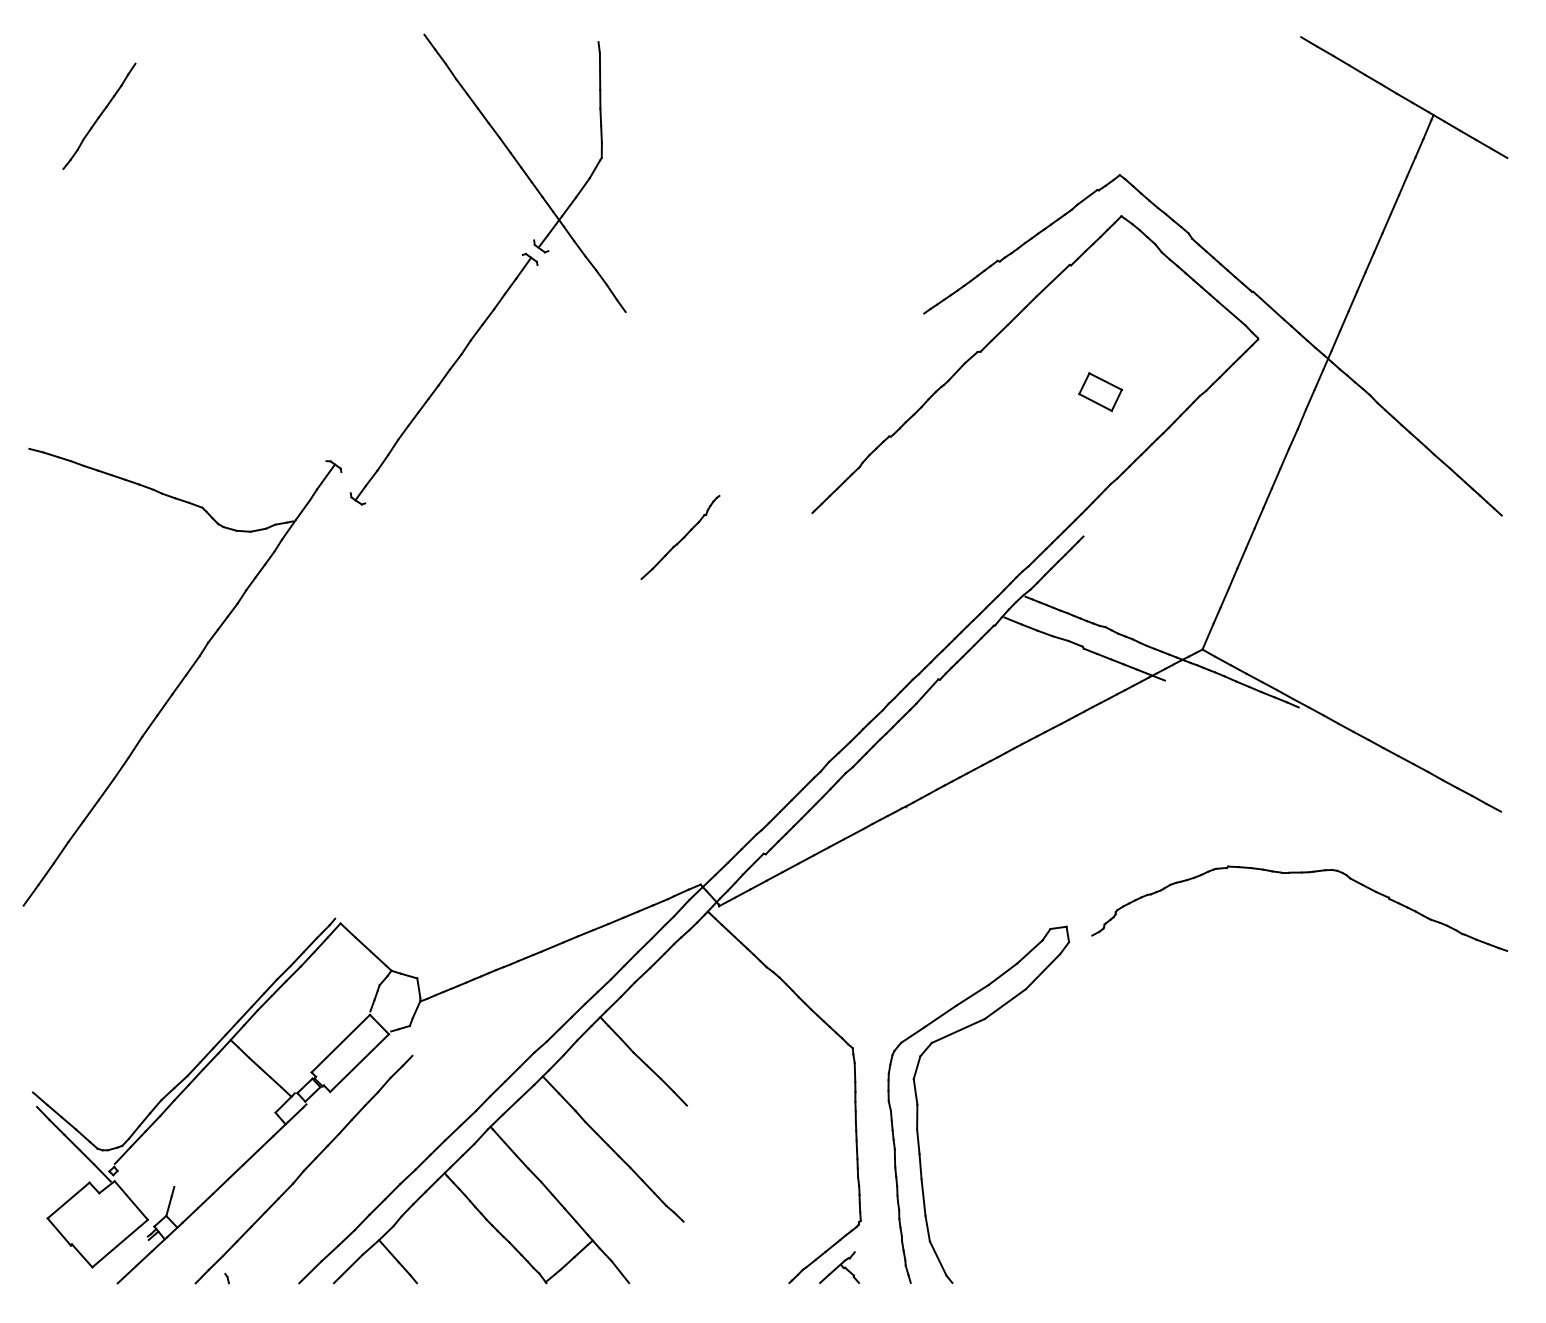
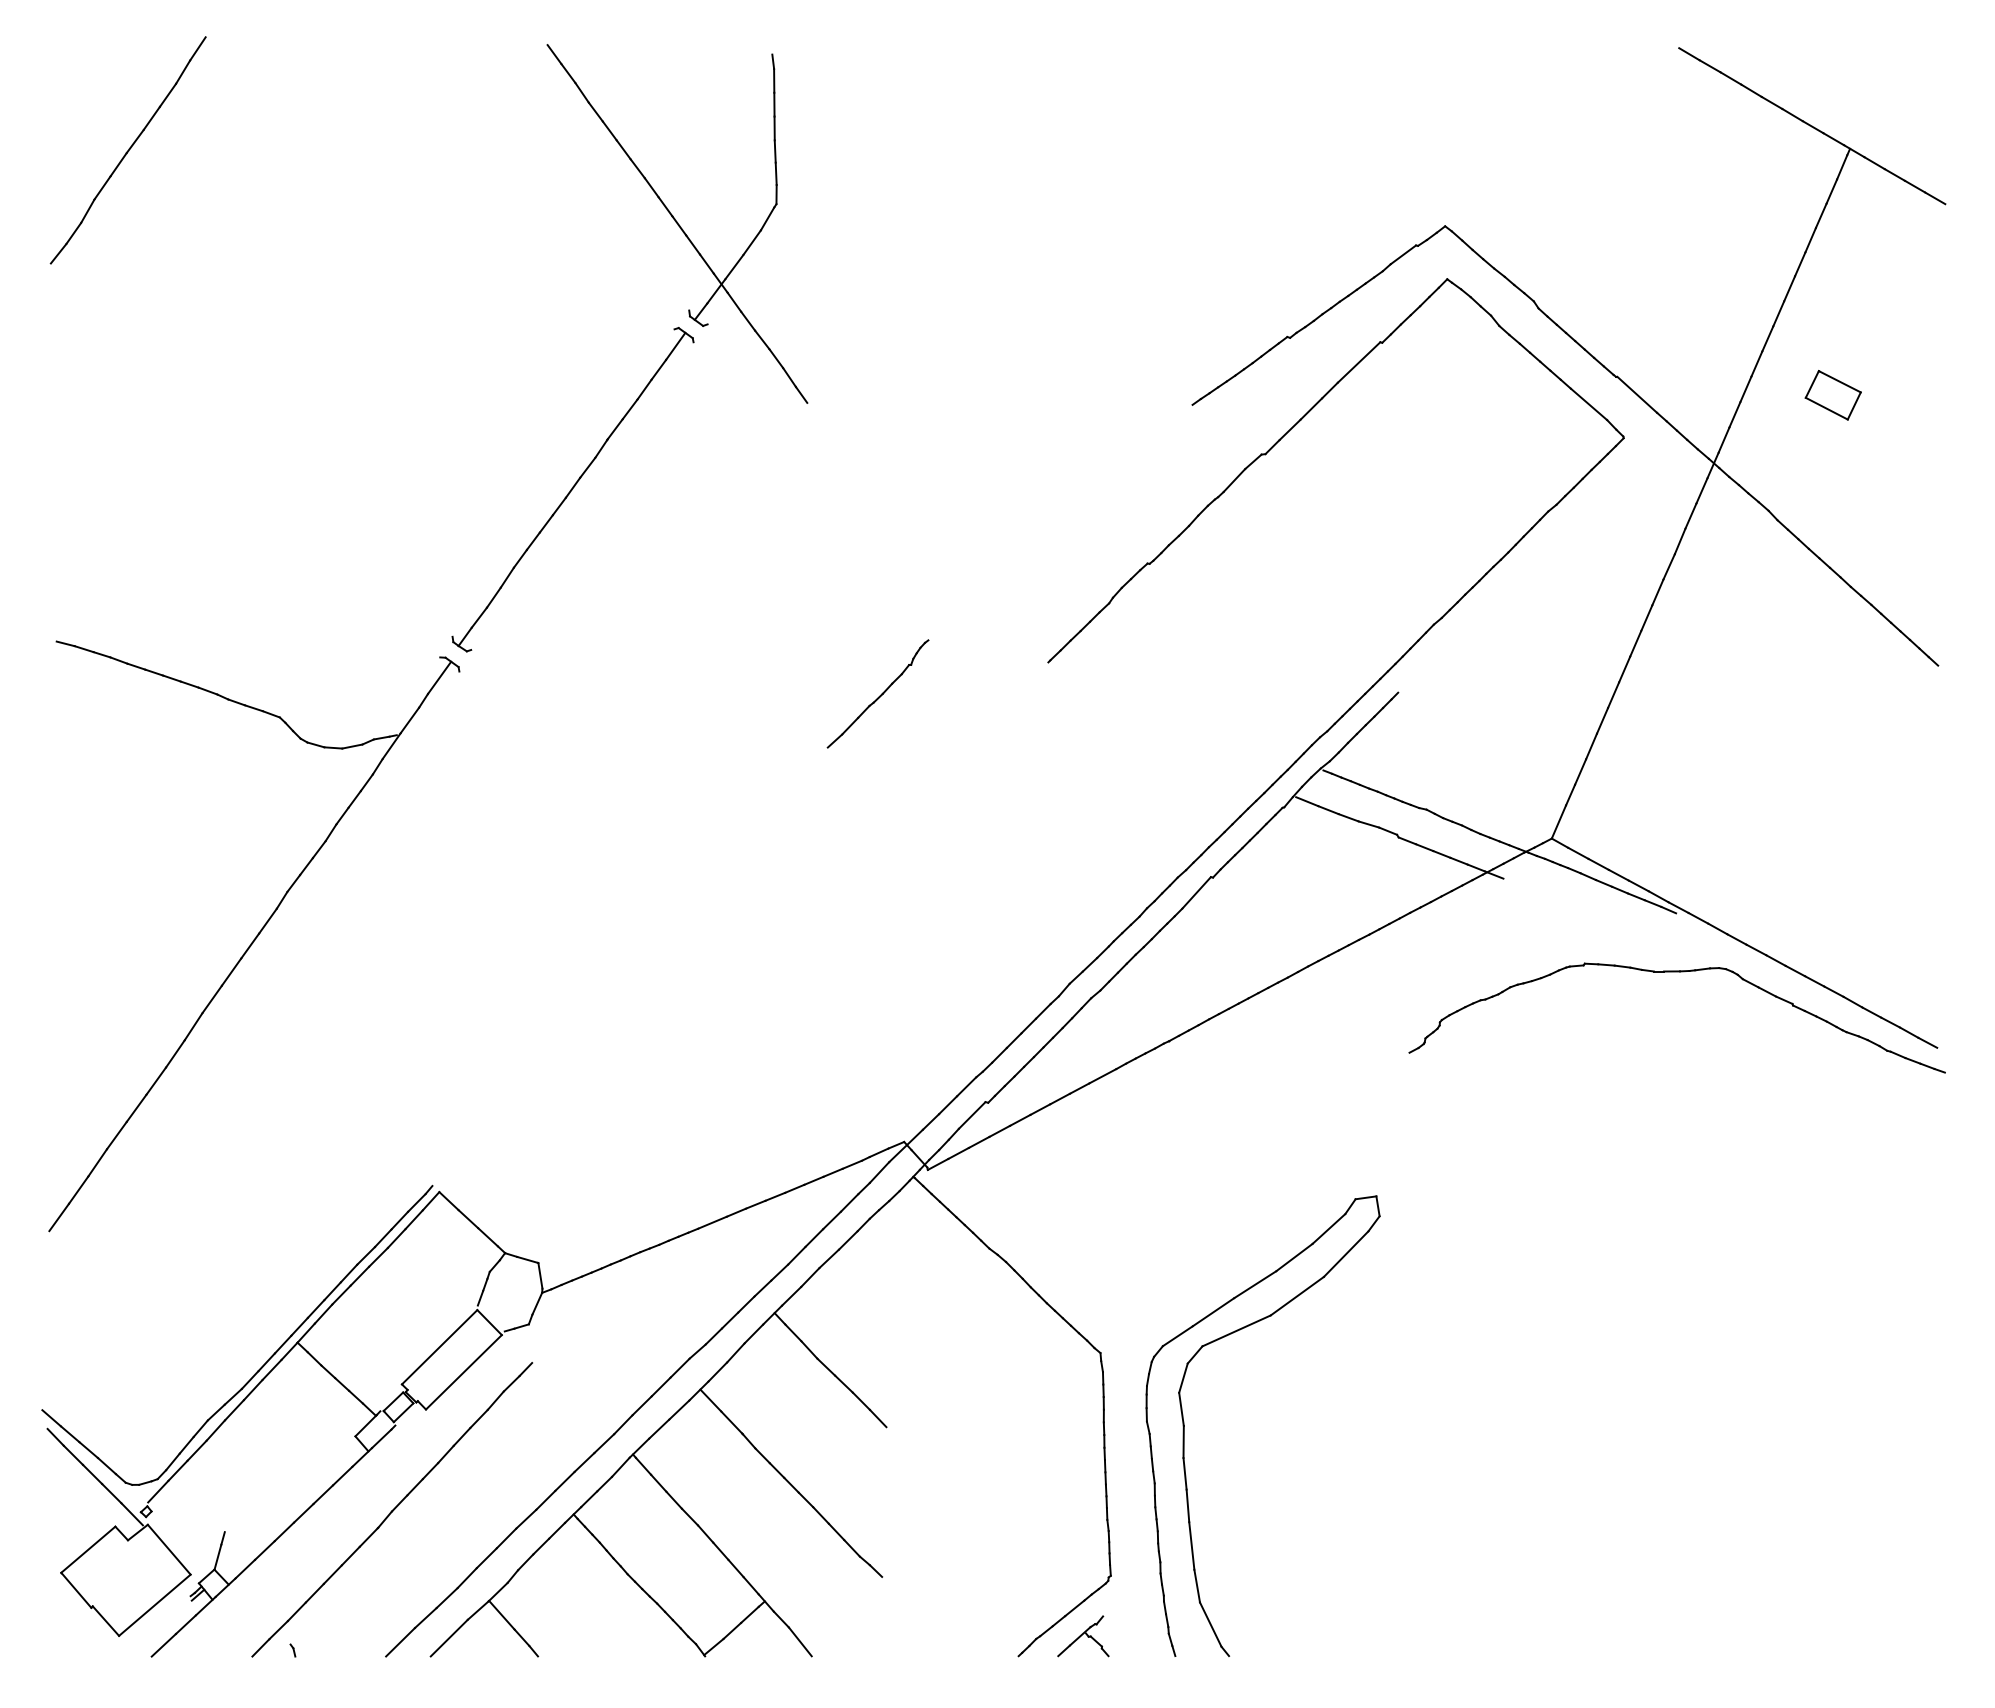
part: (98, 116) -> (127, 150), size x1.67
part: (1099, 392) -> (1832, 395), moved
part: (182, 677) -> (254, 936), moved
part: (1299, 873) -> (1676, 972), moved

